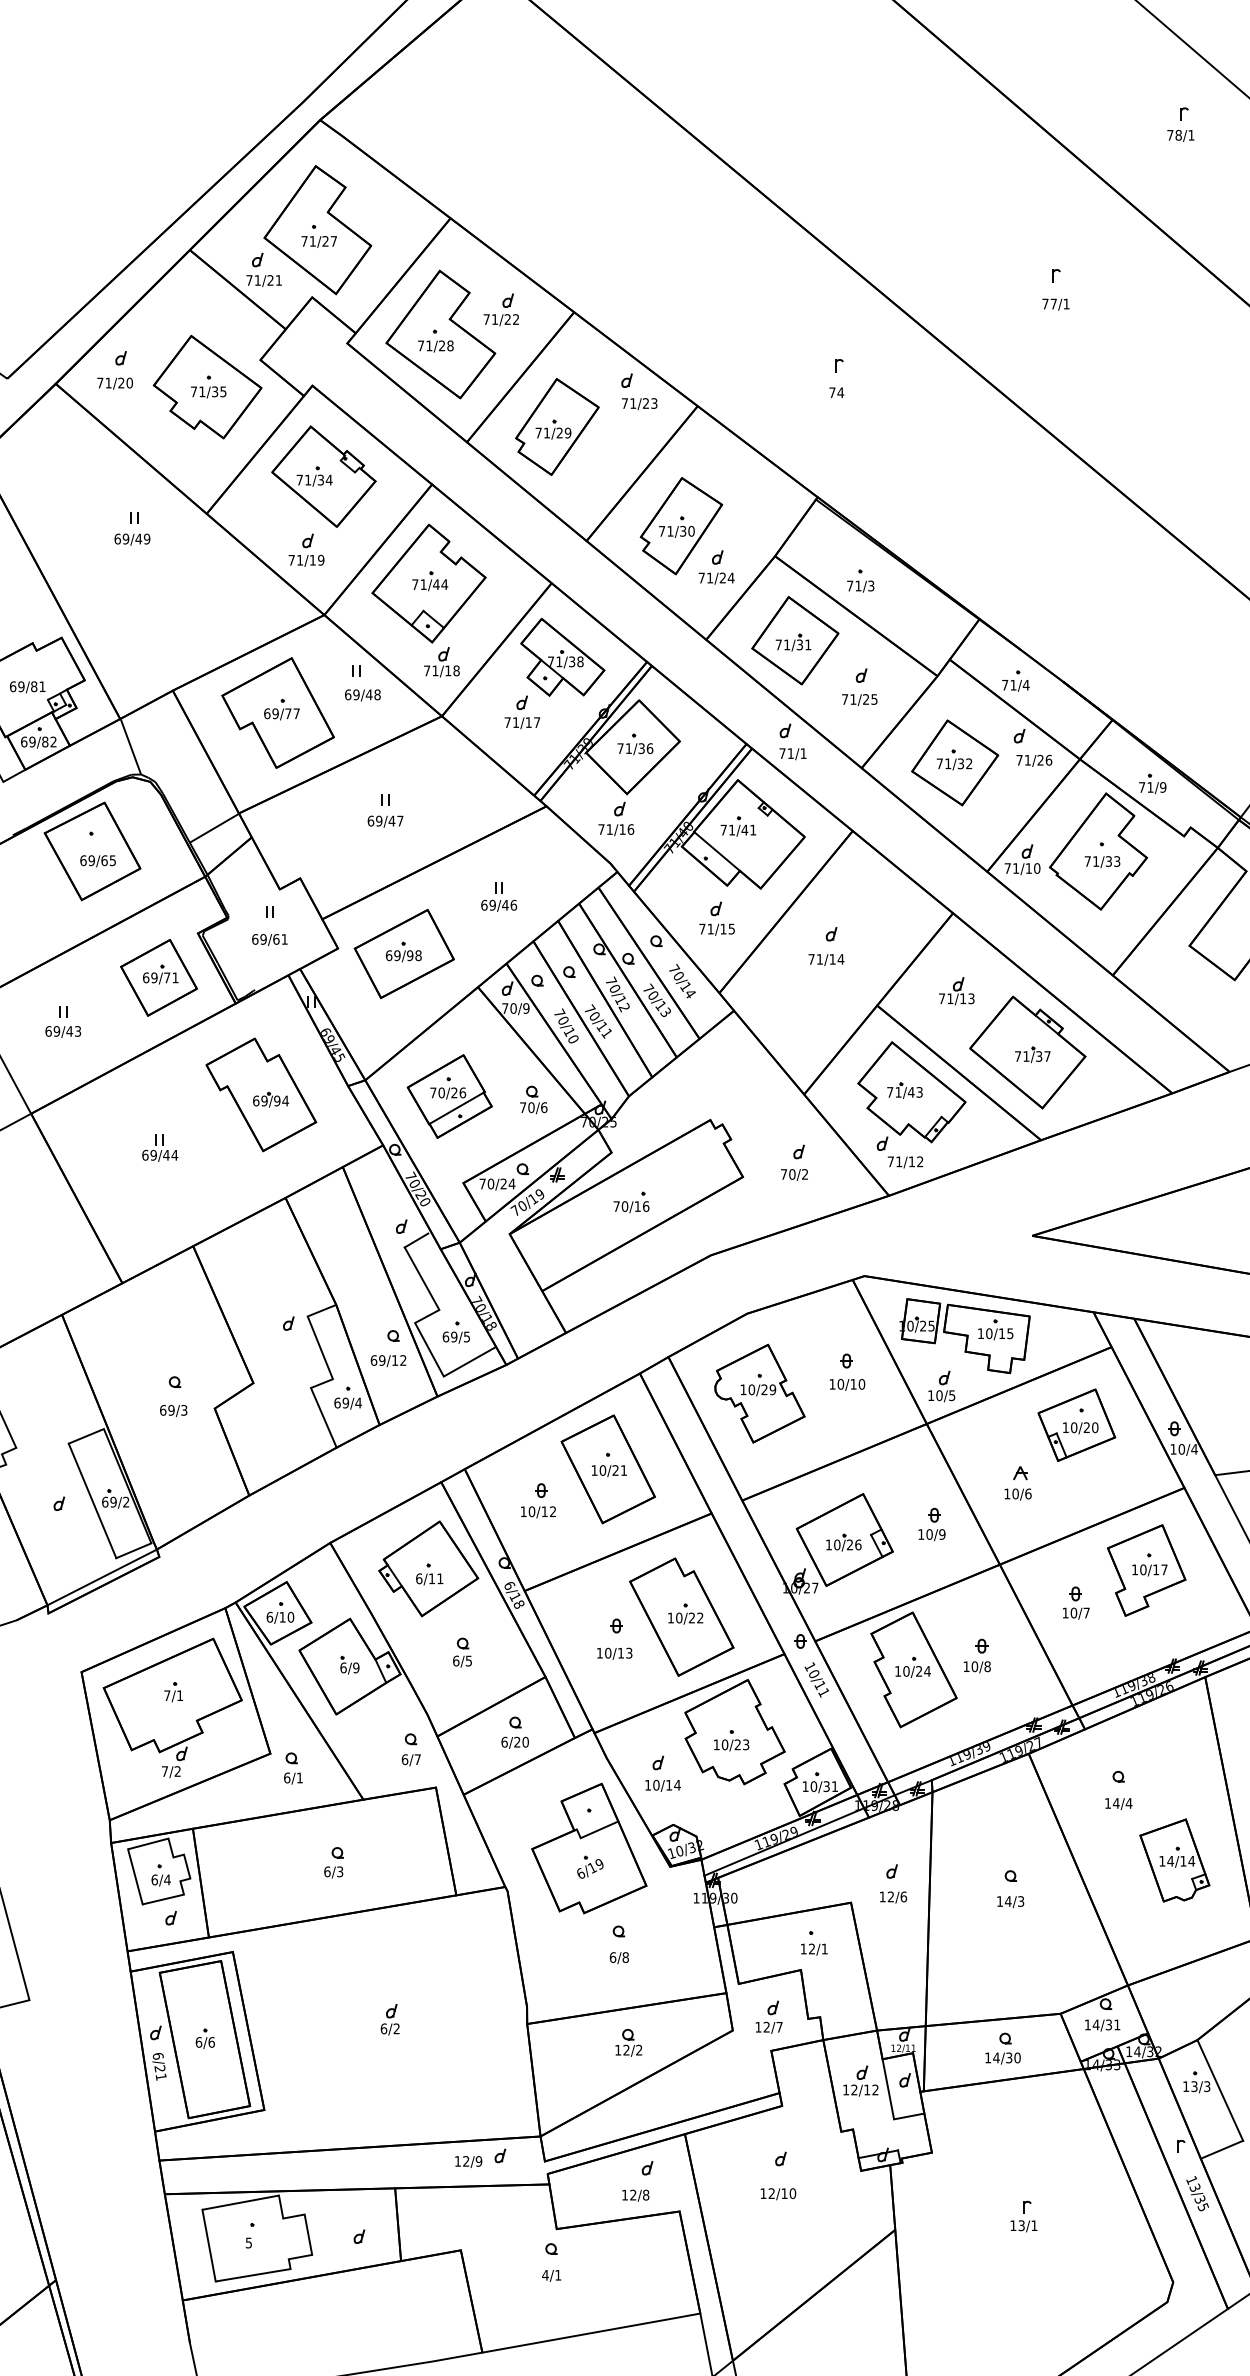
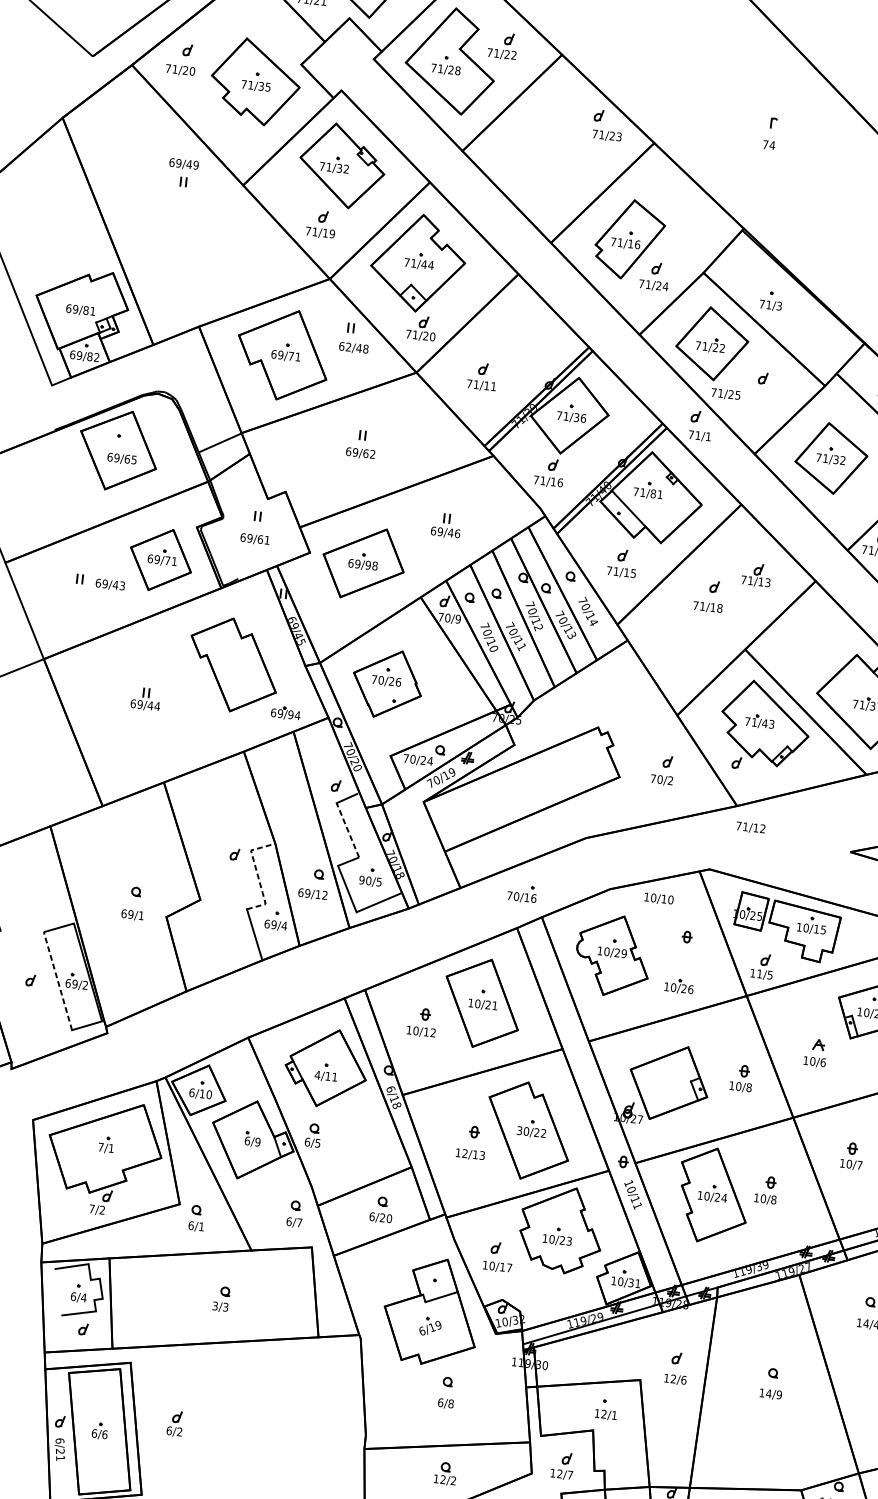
part: (557, 426) -> (537, 146), removed
text: (328, 479) -> (345, 168), 71/34 -> 71/32
text: (687, 530) -> (634, 243), 71/30 -> 71/16
text: (132, 539) -> (184, 164), moved
text: (803, 644) -> (718, 347), 71/31 -> 71/22
part: (562, 656) -> (520, 335), removed
text: (452, 670) -> (429, 336), 71/18 -> 71/20
text: (356, 694) -> (348, 346), 69/48 -> 62/48
text: (859, 700) -> (725, 394), moved
text: (296, 713) -> (297, 356), 69/77 -> 69/71
text: (537, 722) -> (493, 386), 71/17 -> 71/11
line: (130, 746) -> (159, 368), removed
text: (395, 820) -> (368, 453), 69/47 -> 69/62
text: (744, 829) -> (653, 493), 71/41 -> 71/81
text: (840, 959) -> (719, 608), 71/14 -> 71/18
part: (956, 991) -> (756, 575), moved
text: (63, 1031) -> (110, 584), moved
part: (270, 1099) -> (285, 712), moved
part: (533, 1099) -> (455, 694), removed
line: (456, 1107) -> (391, 693), removed
text: (905, 1162) -> (750, 828), moved
part: (631, 1202) -> (522, 893), moved
line: (422, 1278) -> (348, 830), solid -> dashed
text: (449, 1336) -> (364, 880), 69/5 -> 90/5
line: (318, 1344) -> (257, 874), solid -> dashed
text: (847, 1384) -> (659, 898), moved
text: (939, 1395) -> (759, 973), 10/5 -> 11/5
text: (184, 1410) -> (141, 915), 69/3 -> 69/1
line: (92, 1500) -> (57, 980), solid -> dashed
text: (942, 1534) -> (749, 1087), 10/9 -> 10/8
part: (843, 1542) -> (678, 986), moved
line: (101, 1577) -> (58, 1044), removed
text: (418, 1578) -> (317, 1074), 6/11 -> 4/11
text: (670, 1617) -> (519, 1130), 10/22 -> 30/22
part: (462, 1652) -> (313, 1135), moved
text: (608, 1652) -> (465, 1153), 10/13 -> 12/13
text: (677, 1785) -> (509, 1268), 10/14 -> 10/17
text: (327, 1871) -> (215, 1305), 6/3 -> 3/3
line: (135, 1876) -> (58, 1292), removed
text: (1020, 1901) -> (778, 1394), 14/3 -> 14/9
part: (389, 2019) -> (174, 1423), moved

